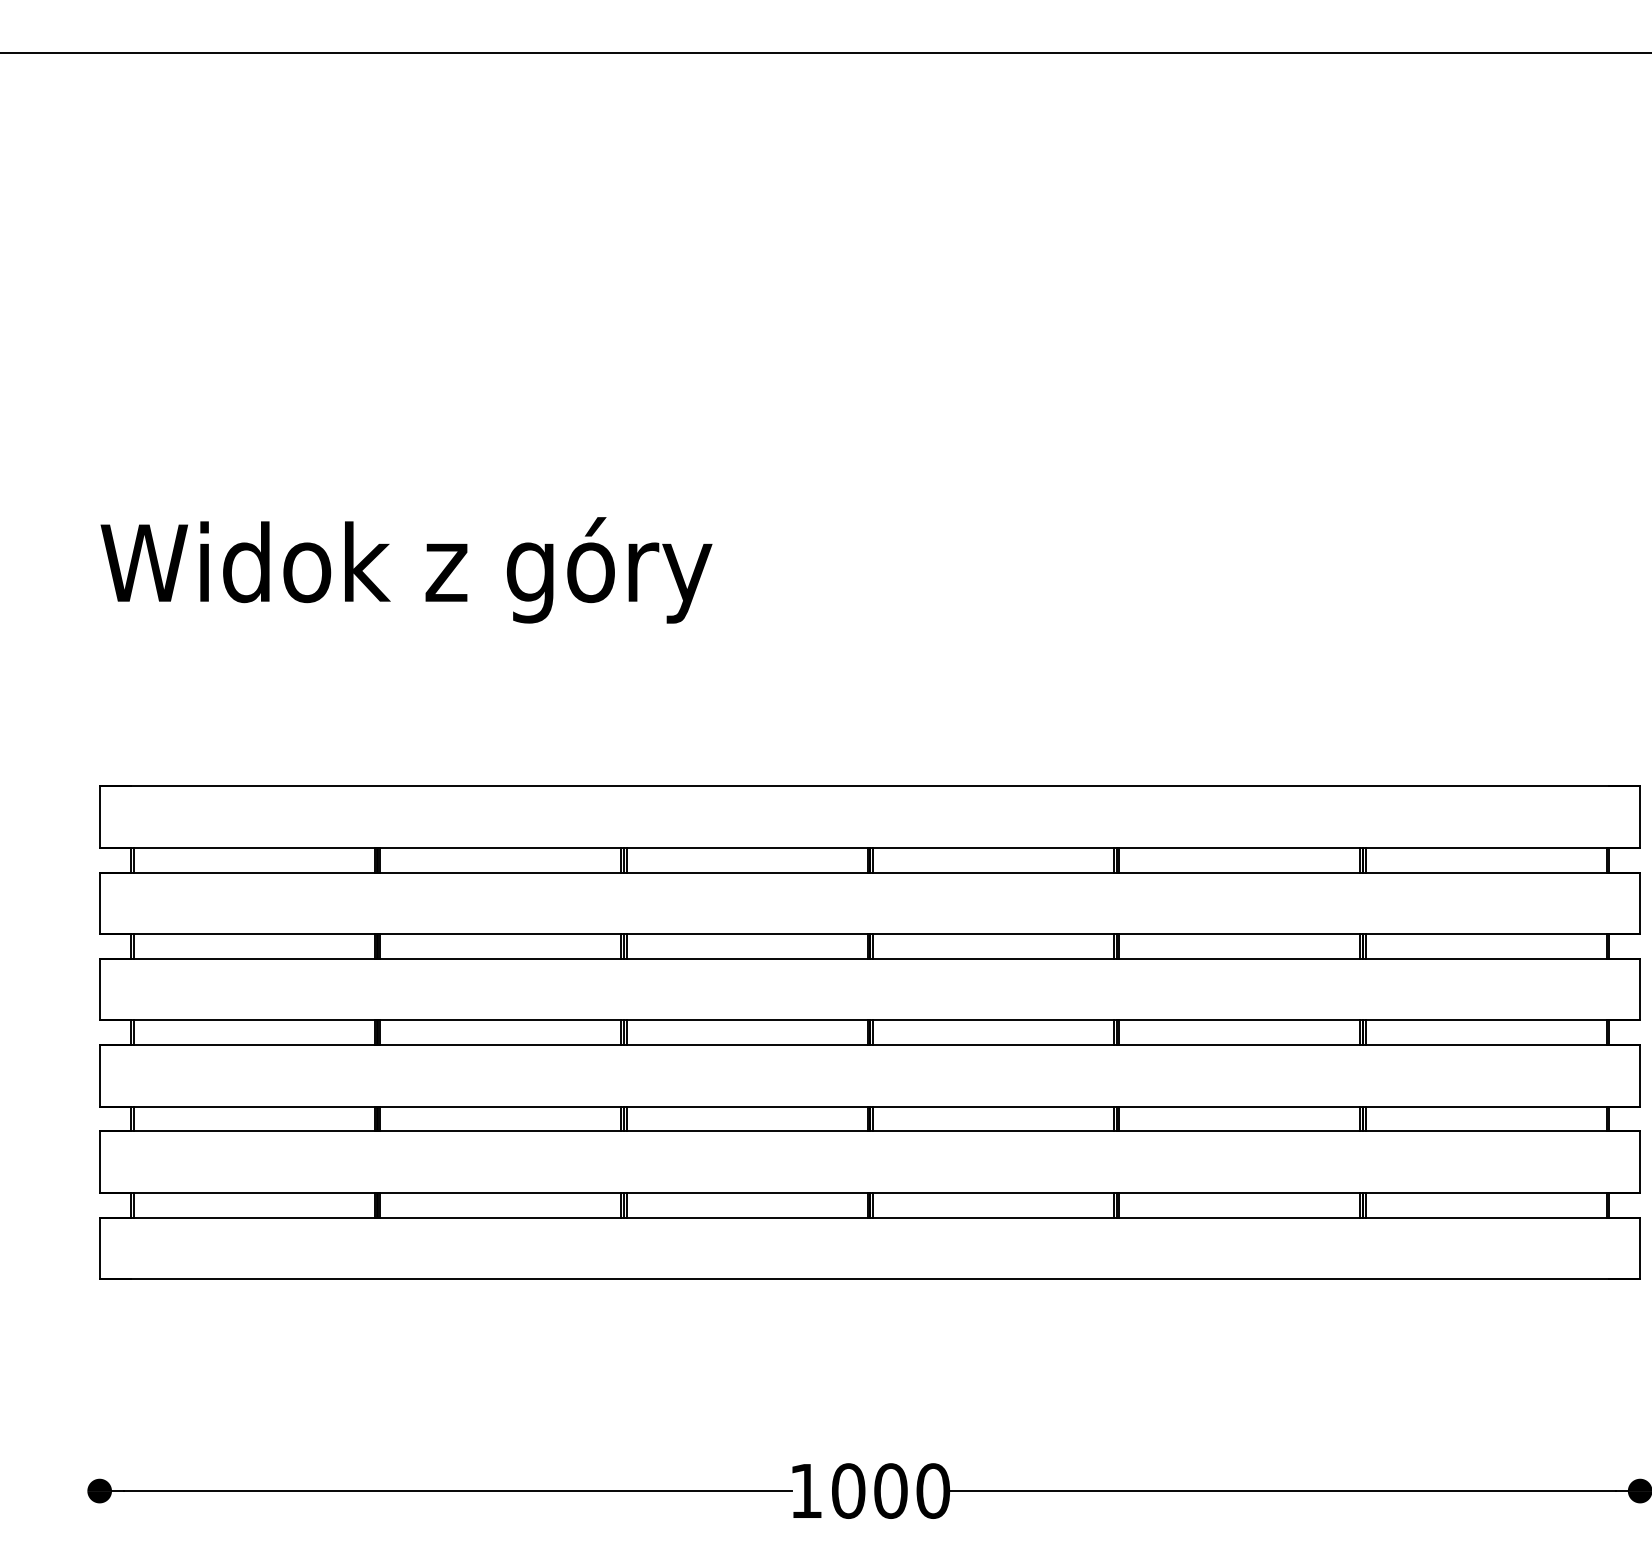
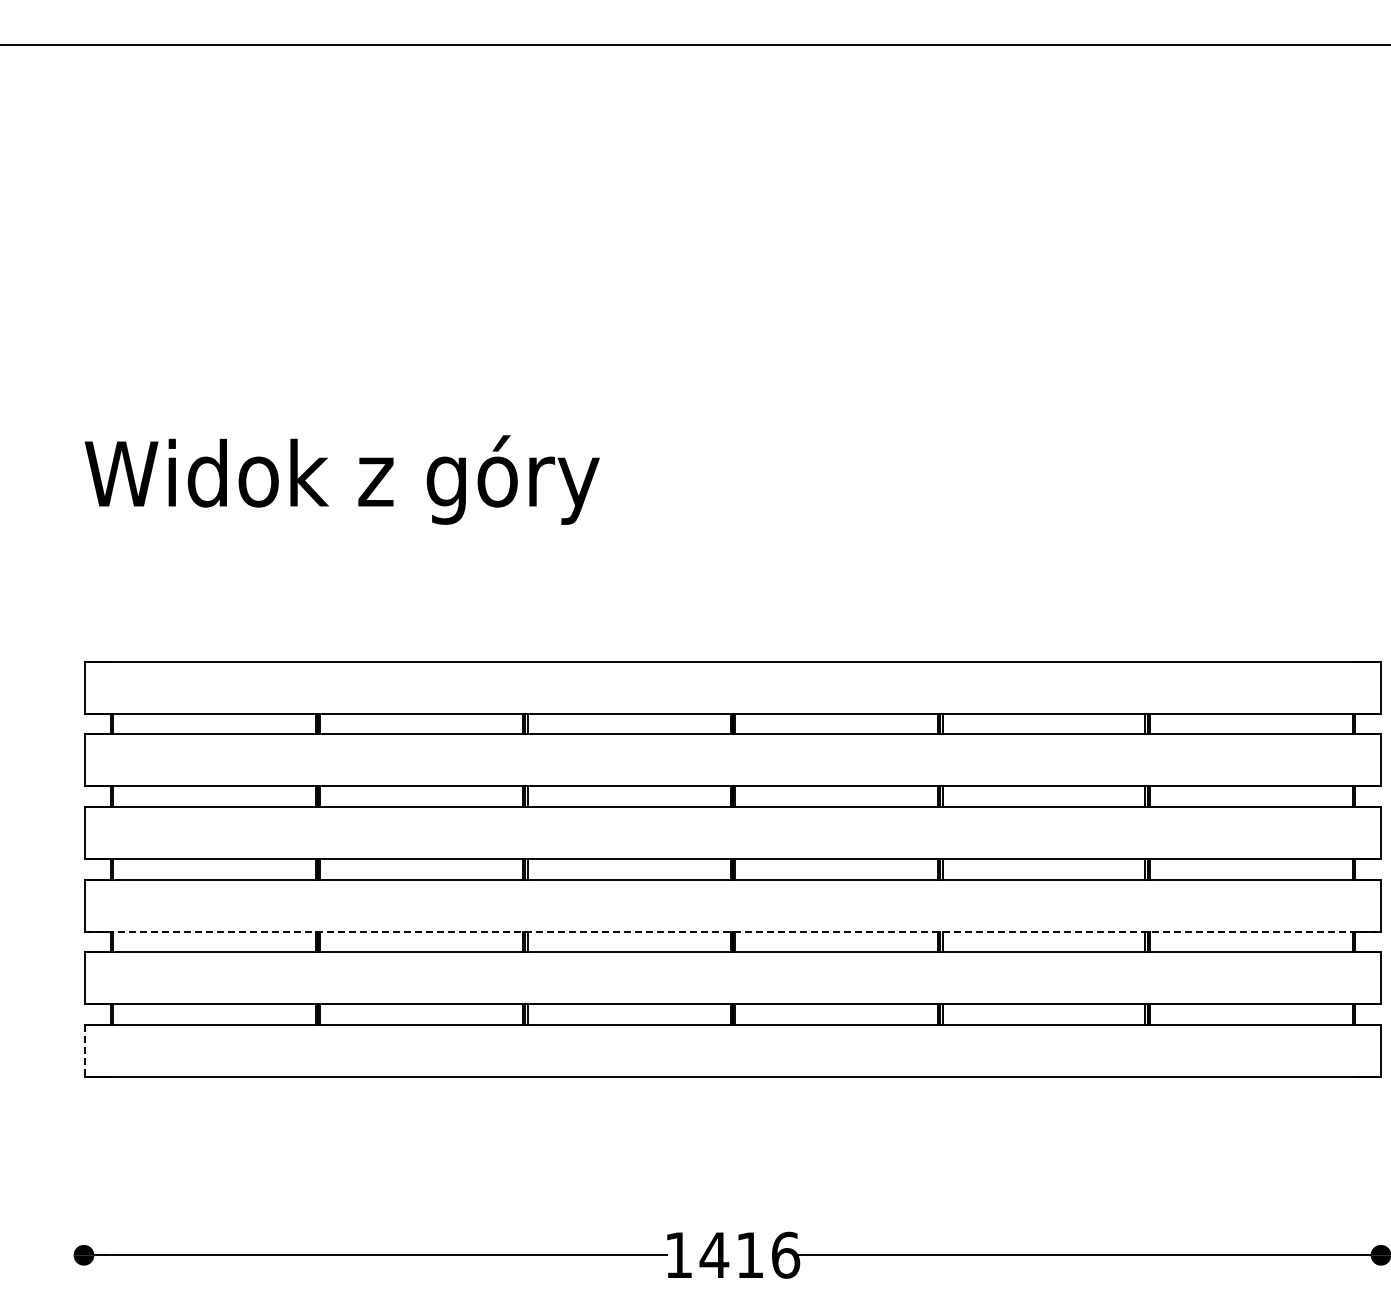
line: (871, 1106) -> (733, 931), solid -> dashed
line: (100, 1247) -> (84, 1050), solid -> dashed
text: (890, 1490) -> (749, 1254), 1000 -> 1416

